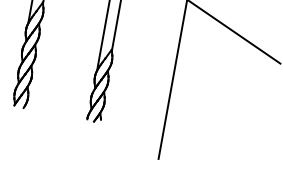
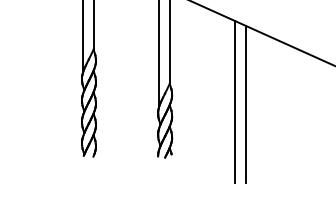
line: (183, 83) -> (246, 104), added

